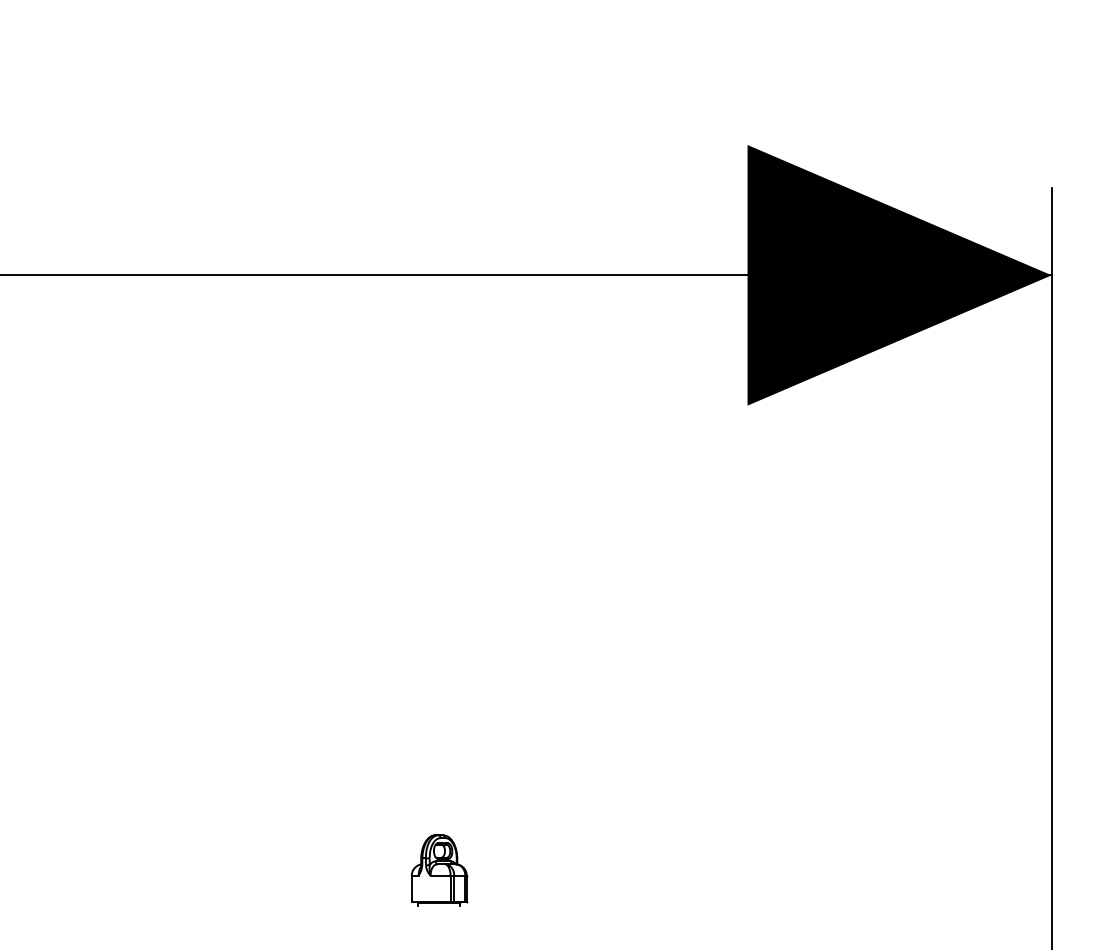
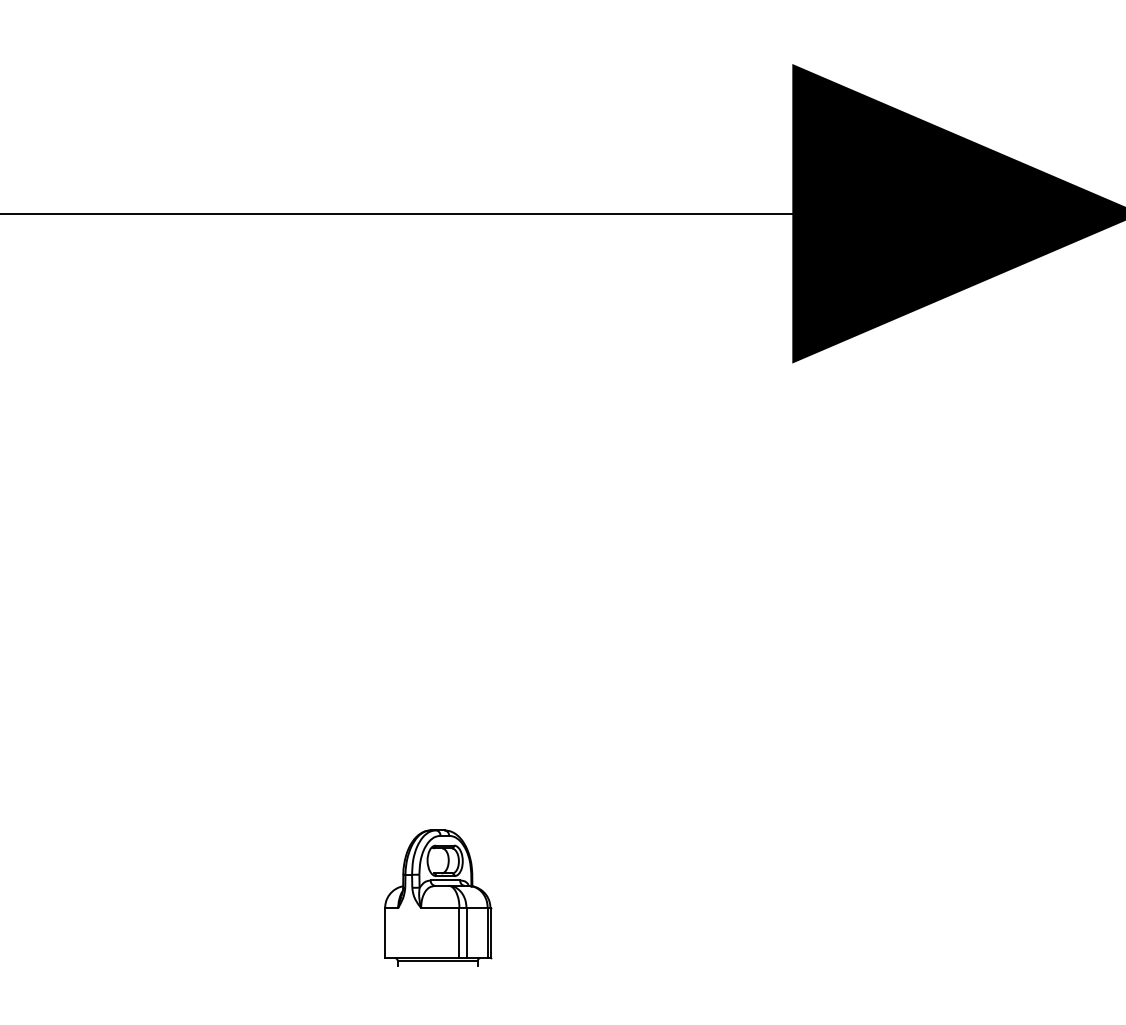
part: (439, 870) -> (438, 897), size x1.67

